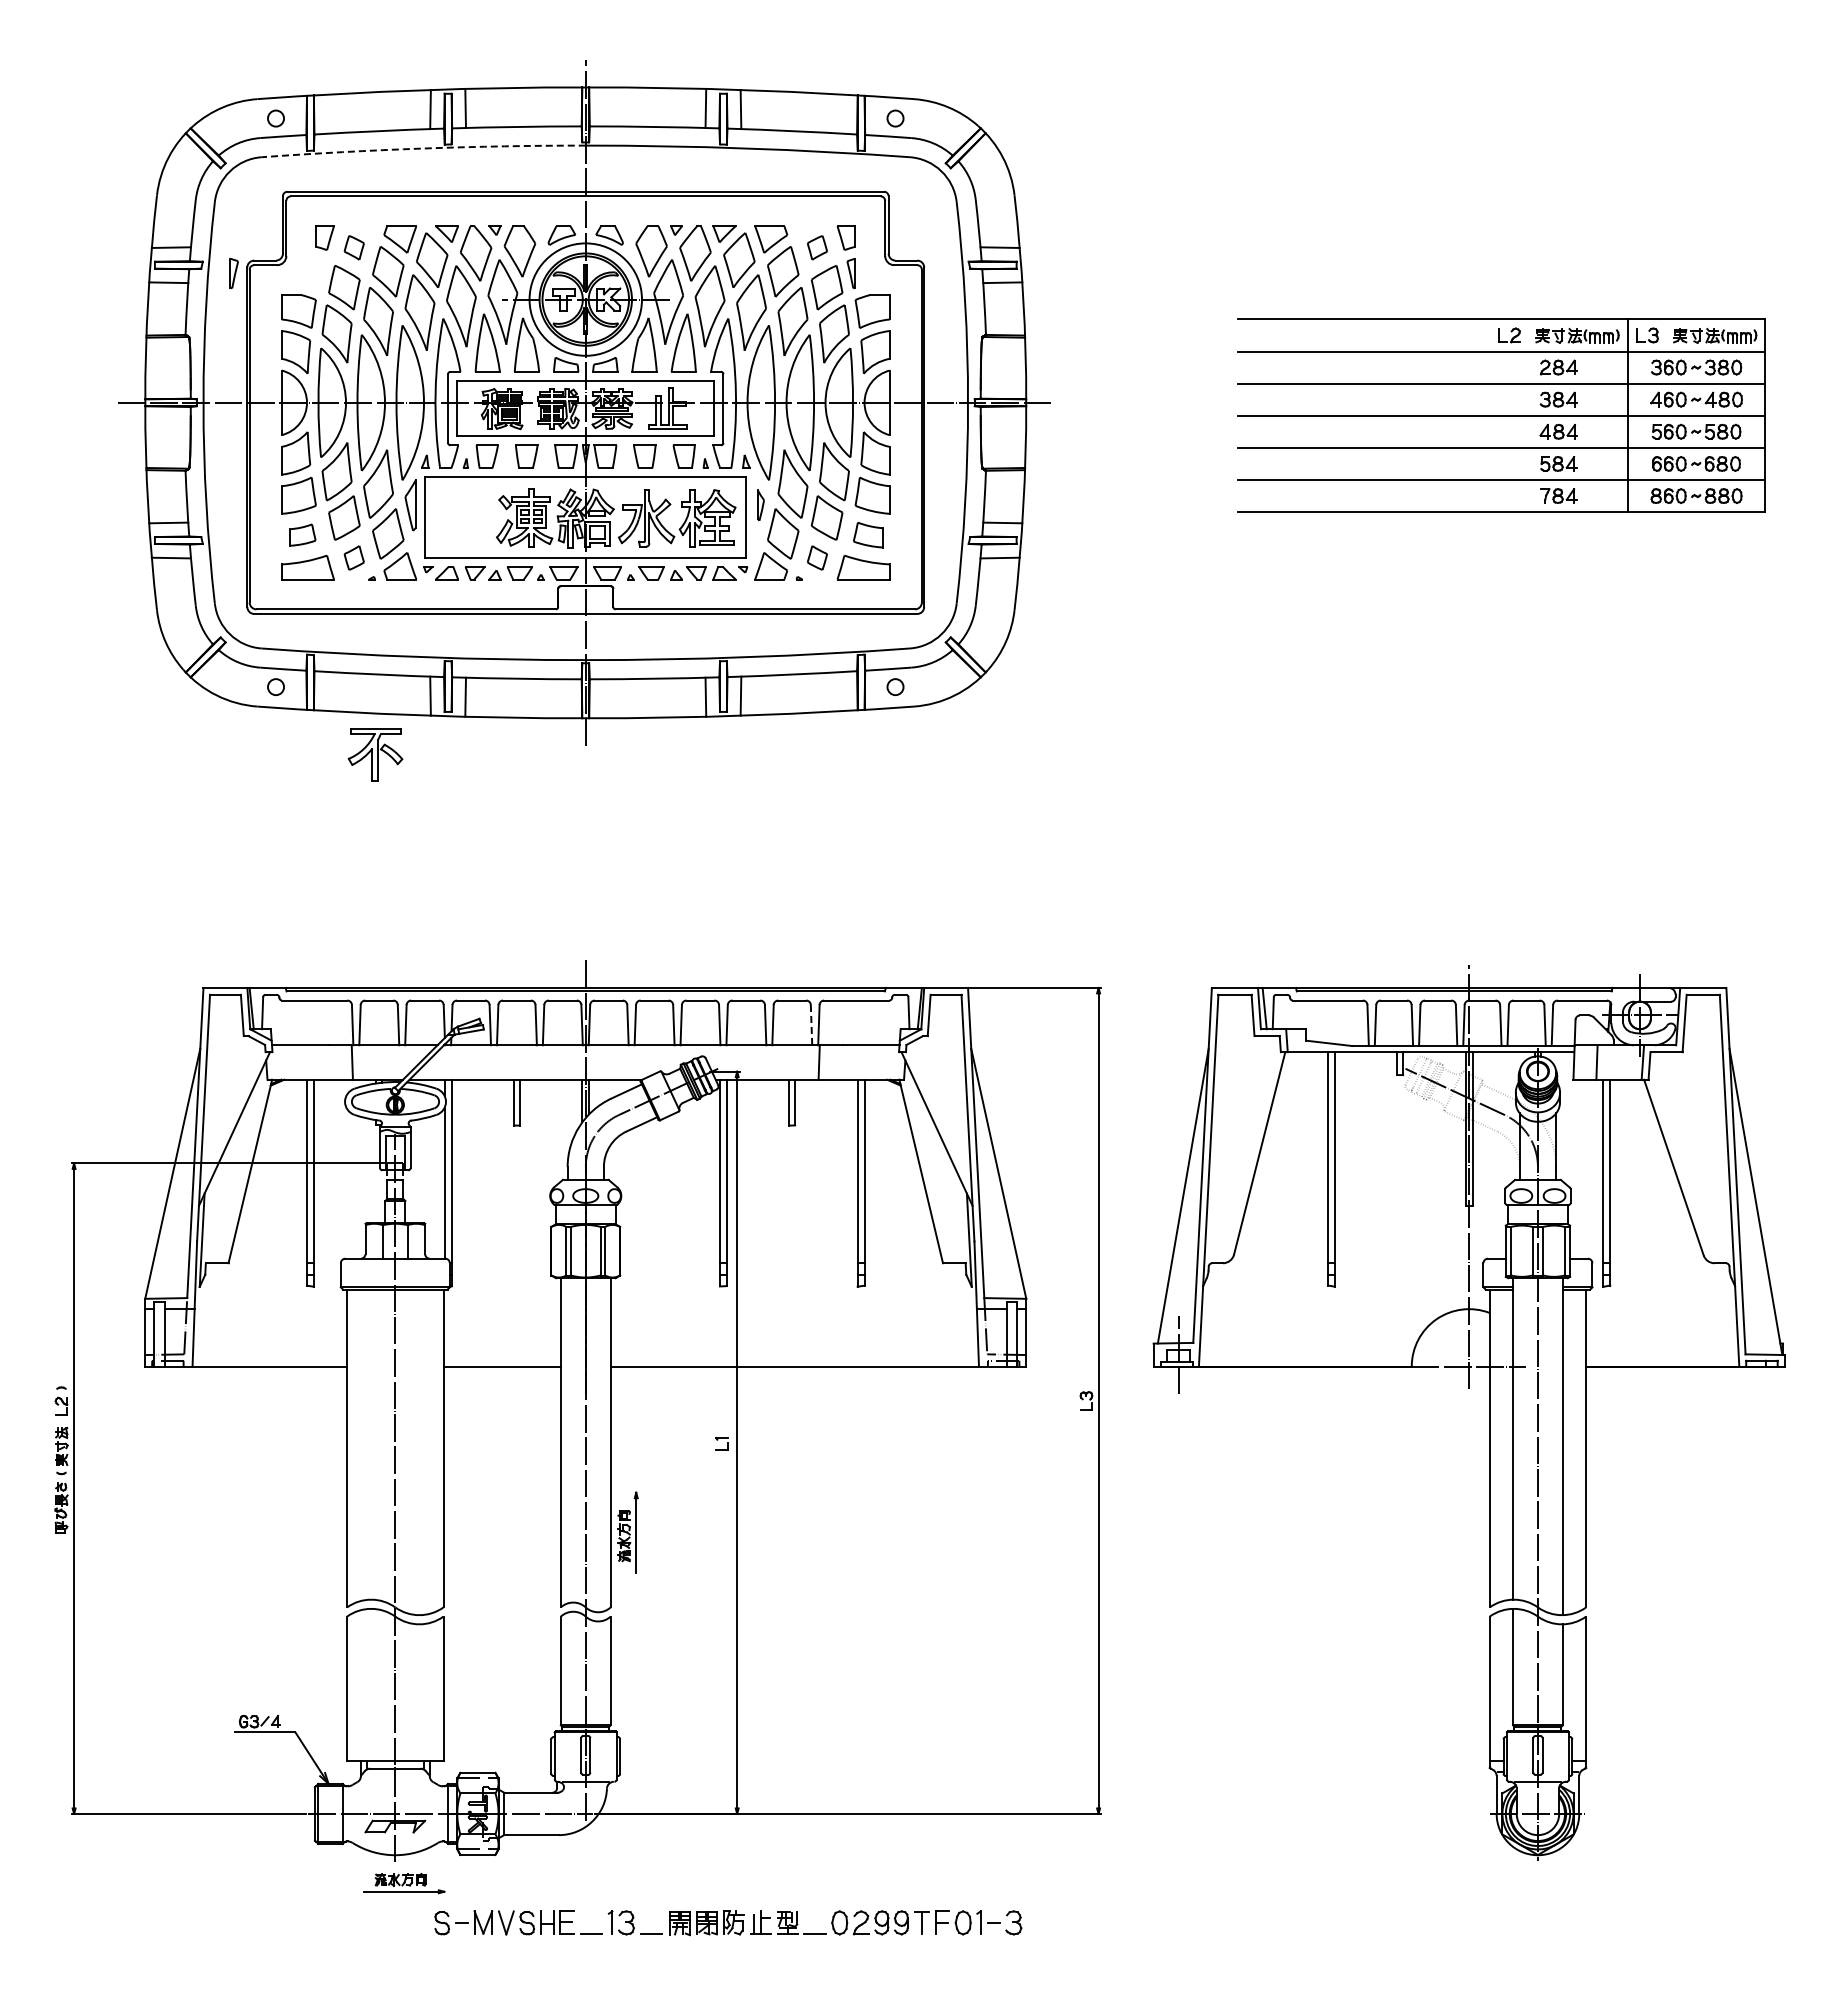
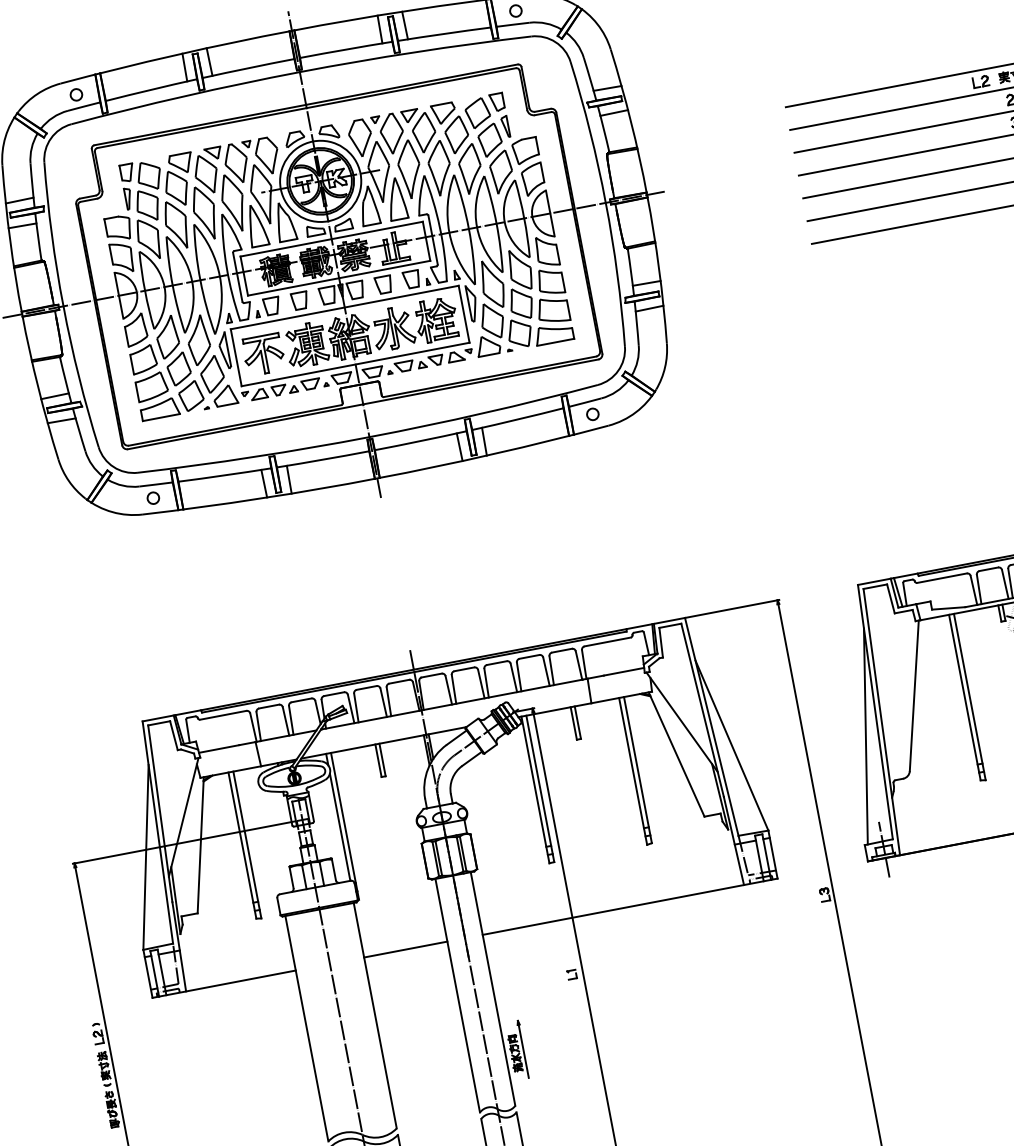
arc: (423, 148) -> (185, 96), dashed -> solid
part: (354, 247) -> (149, 175), size x1.67
part: (817, 247) -> (478, 113), size x1.67
part: (233, 273) -> (128, 198), moved
part: (760, 505) -> (472, 303), size x1.67
part: (302, 534) -> (151, 386), size x1.67
part: (868, 534) -> (553, 309), size x1.43
part: (354, 557) -> (191, 395), size x1.67
part: (817, 557) -> (519, 332), size x1.67
part: (375, 754) -> (263, 354), moved
line: (811, 1025) -> (579, 665), dashed -> solid

